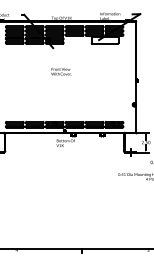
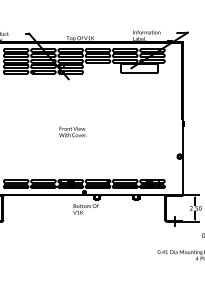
text: (61, 71) -> (73, 131), moved

